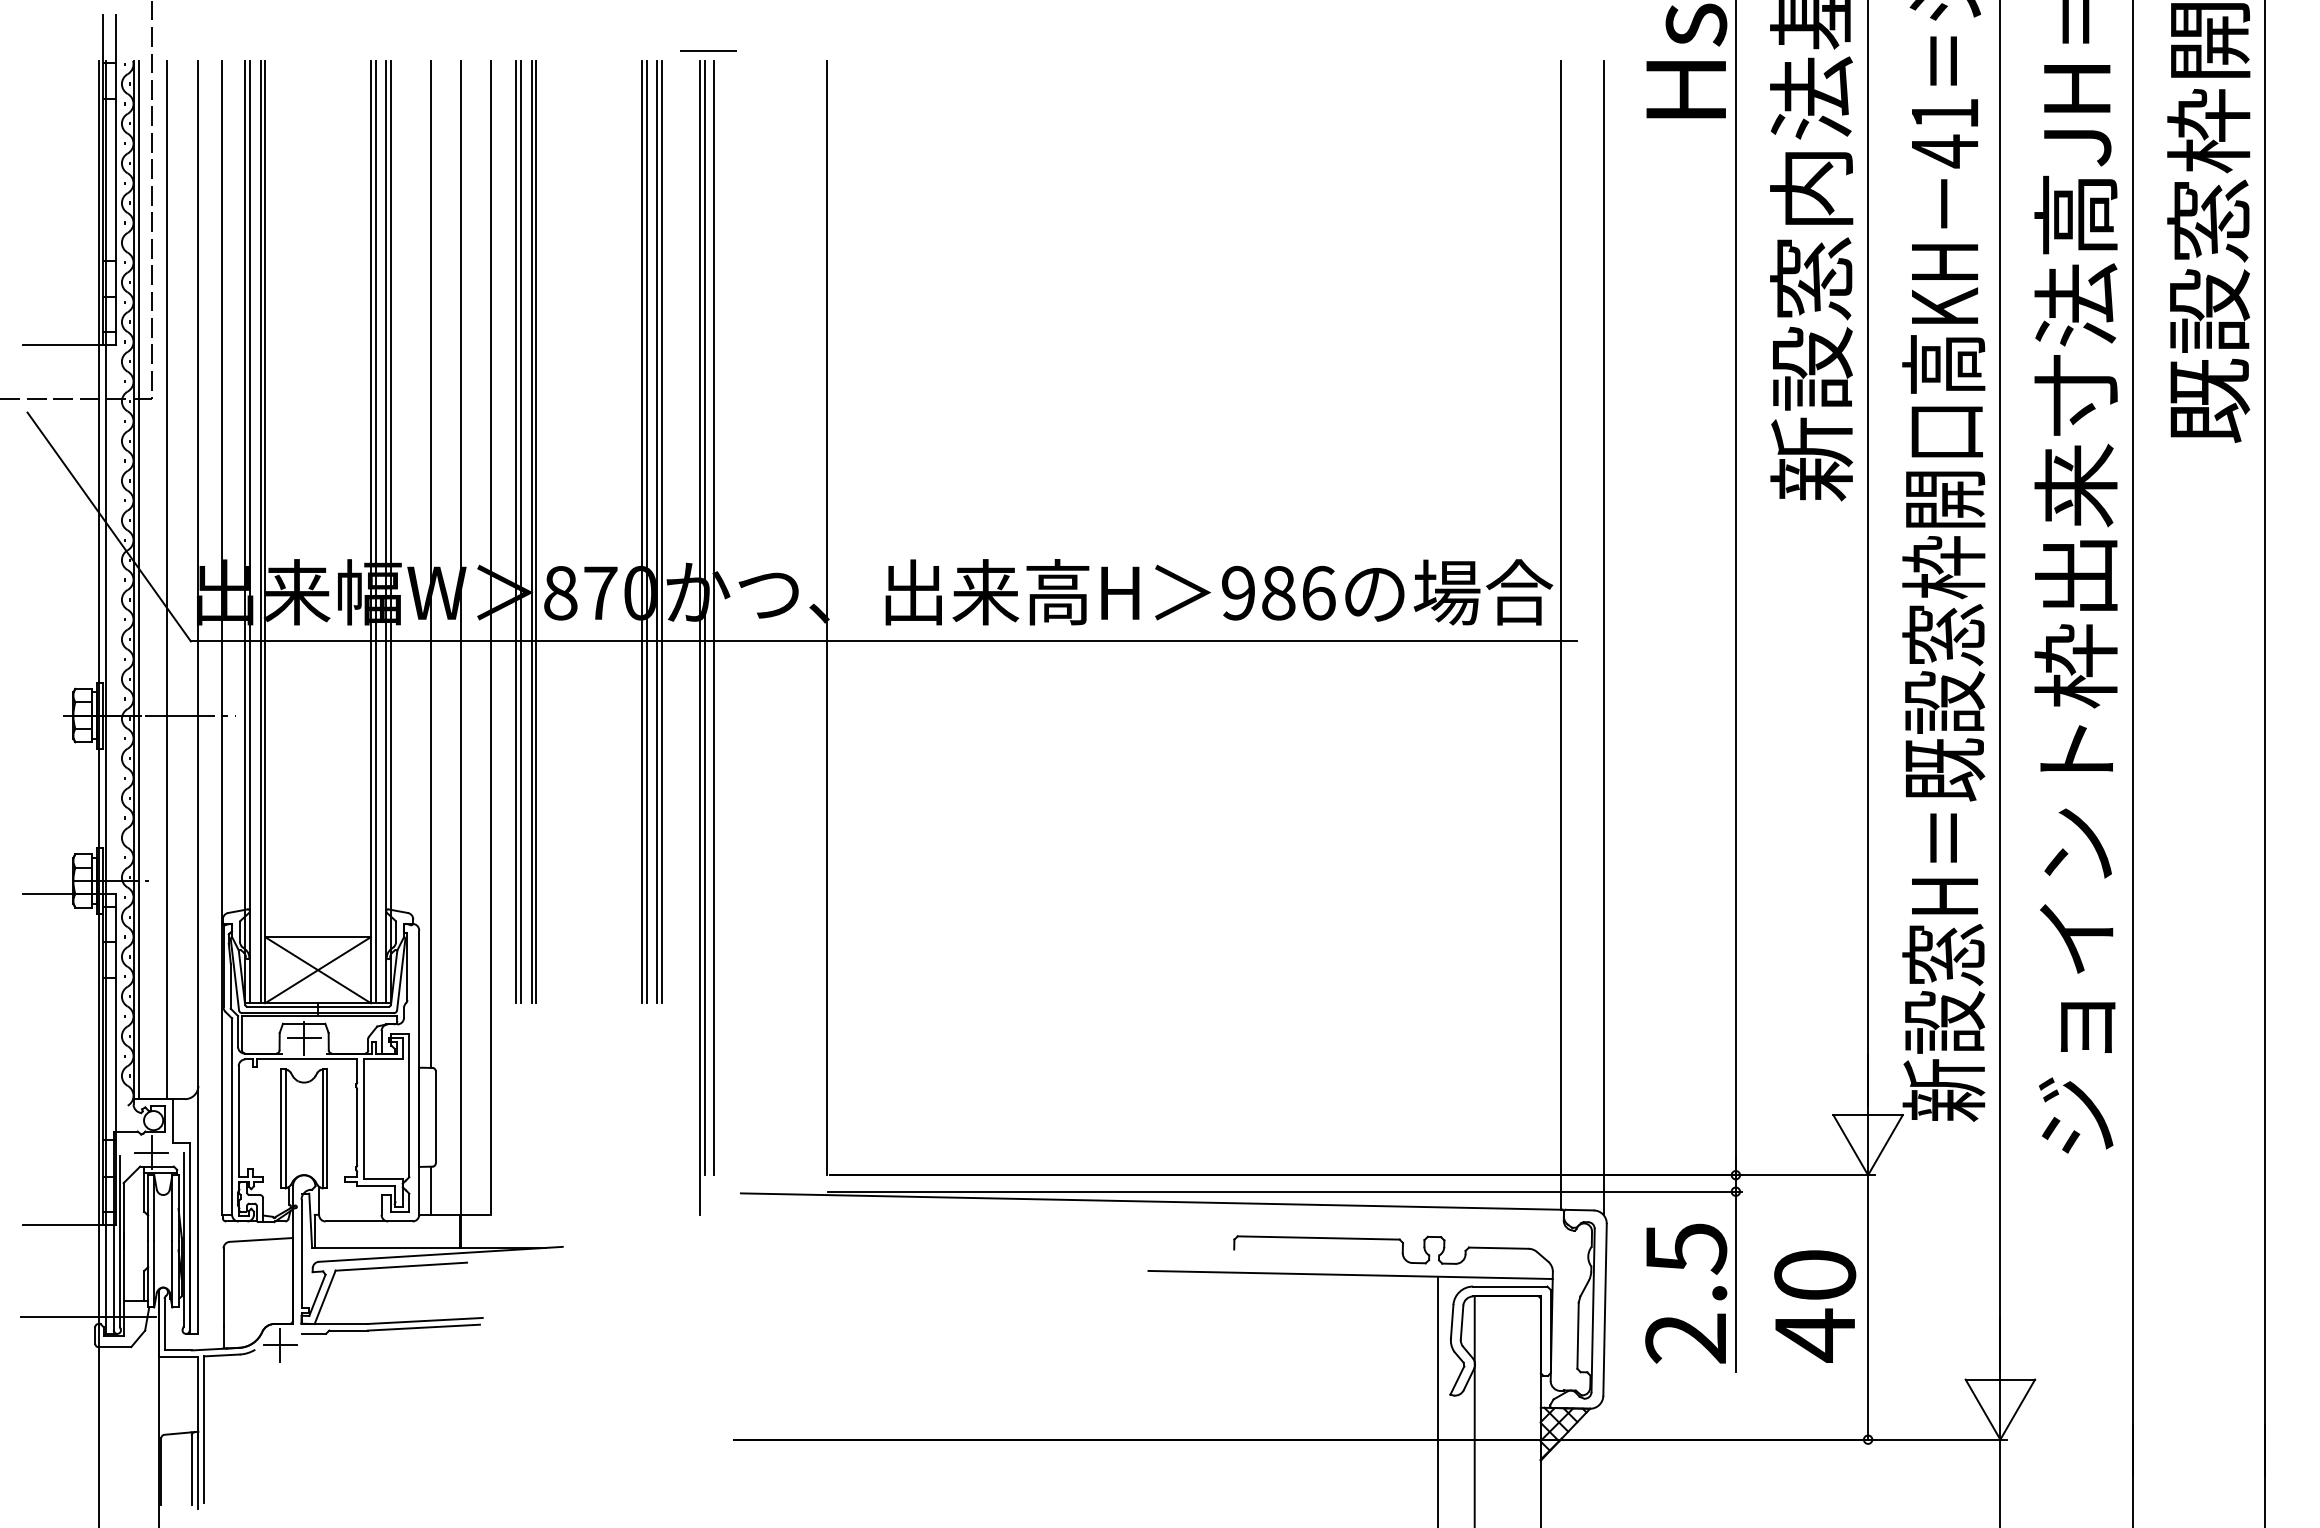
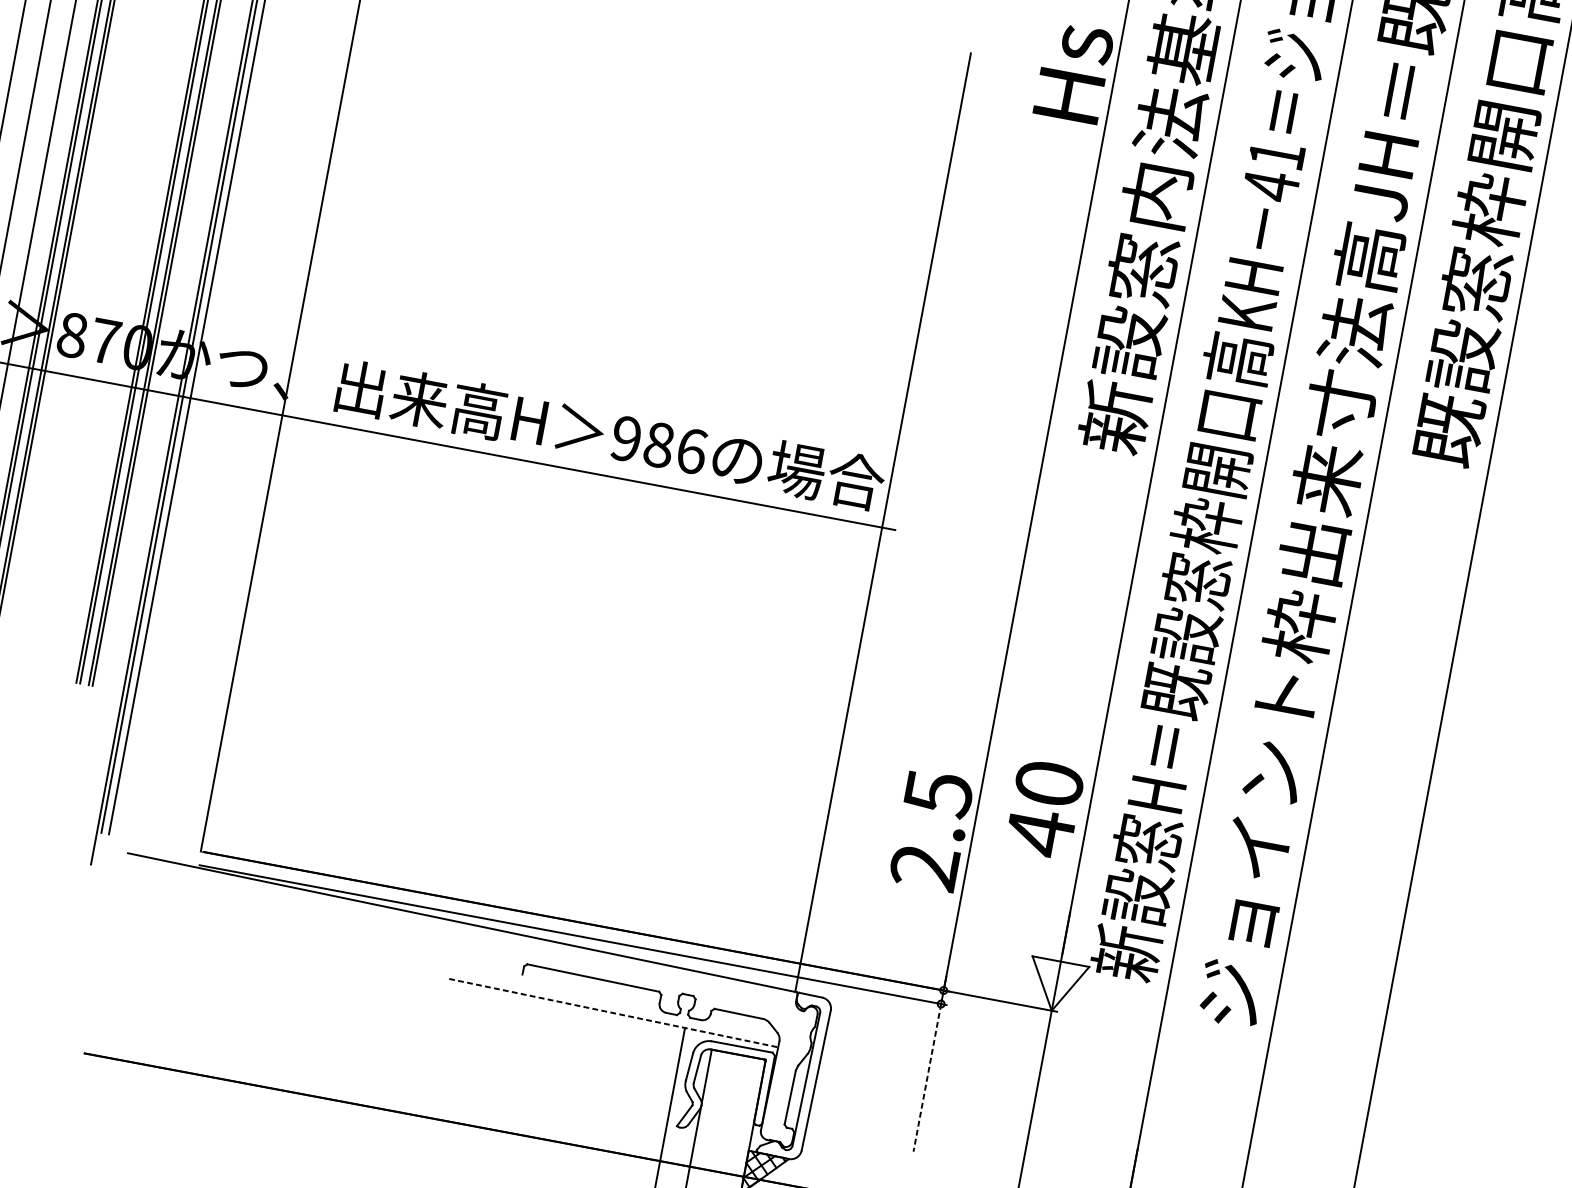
line: (1603, 637) -> (917, 530), removed
line: (1351, 1274) -> (614, 1012), solid -> dashed
line: (1735, 1282) -> (927, 1078), solid -> dashed
text: (1686, 1293) -> (931, 830), moved
text: (1815, 1306) -> (1044, 809), moved

